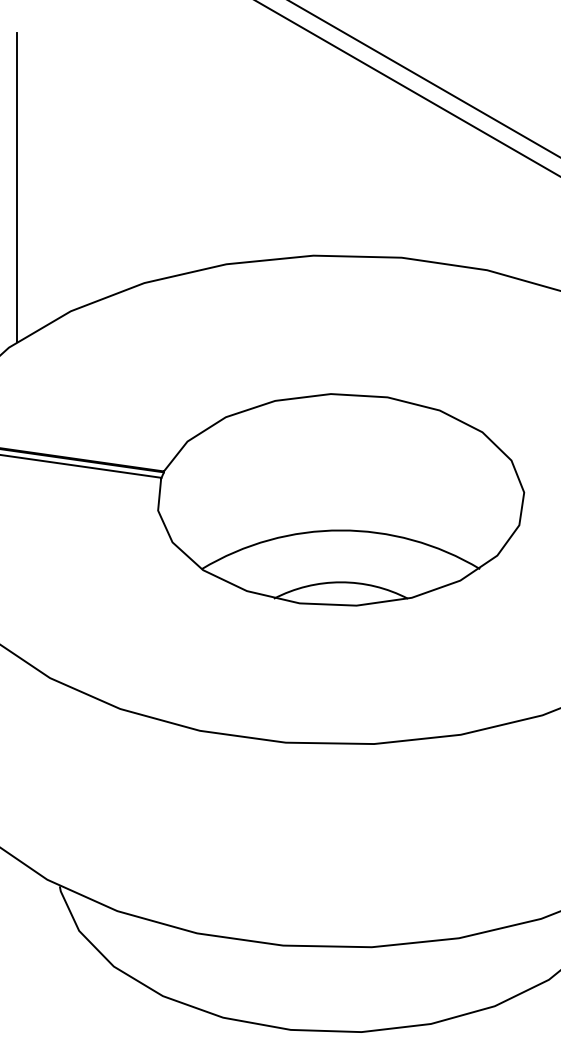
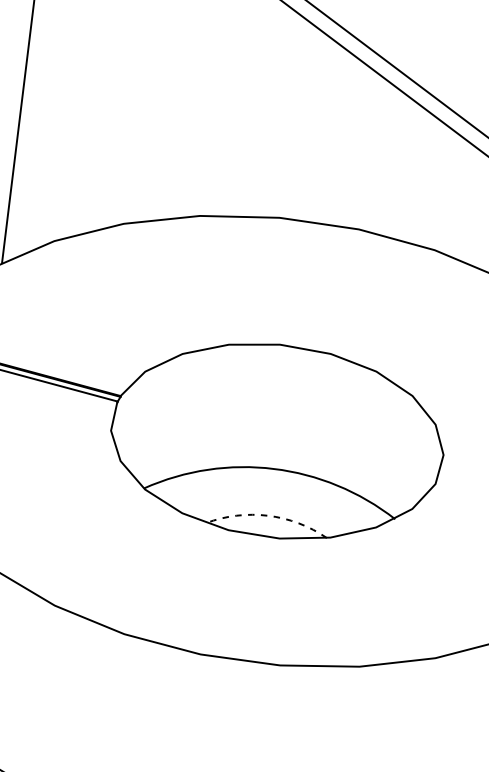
arc: (340, 582) -> (267, 515), solid -> dashed

